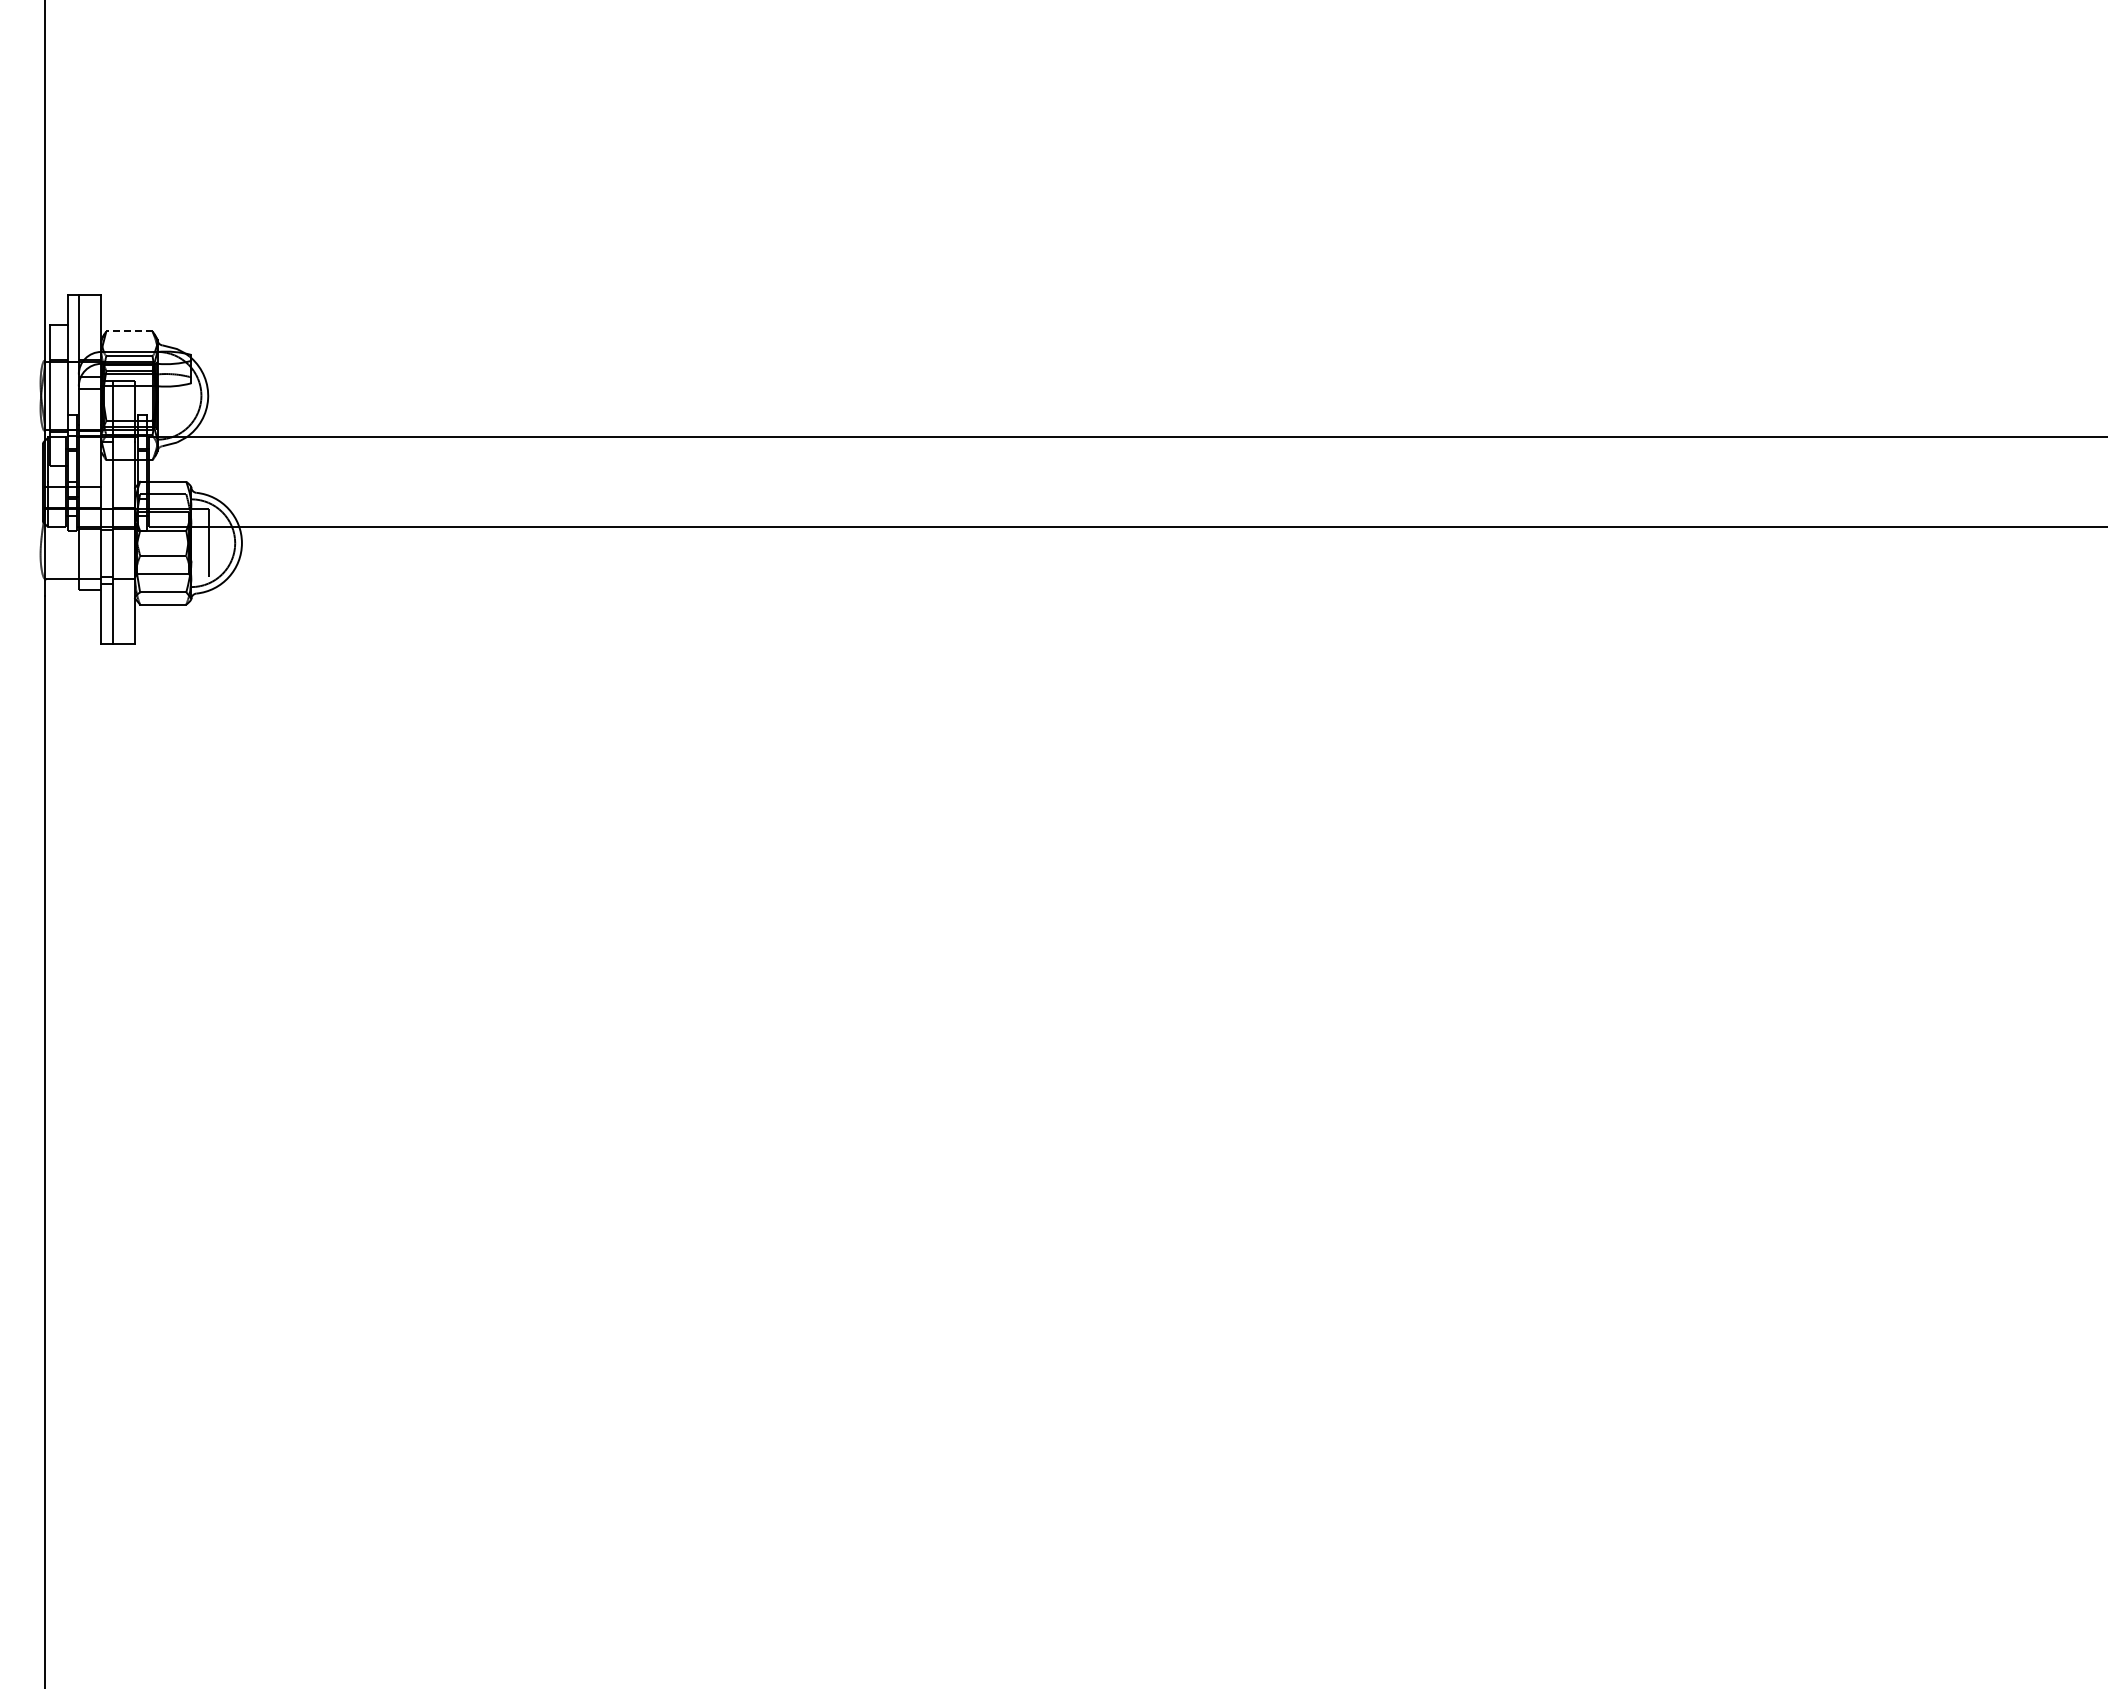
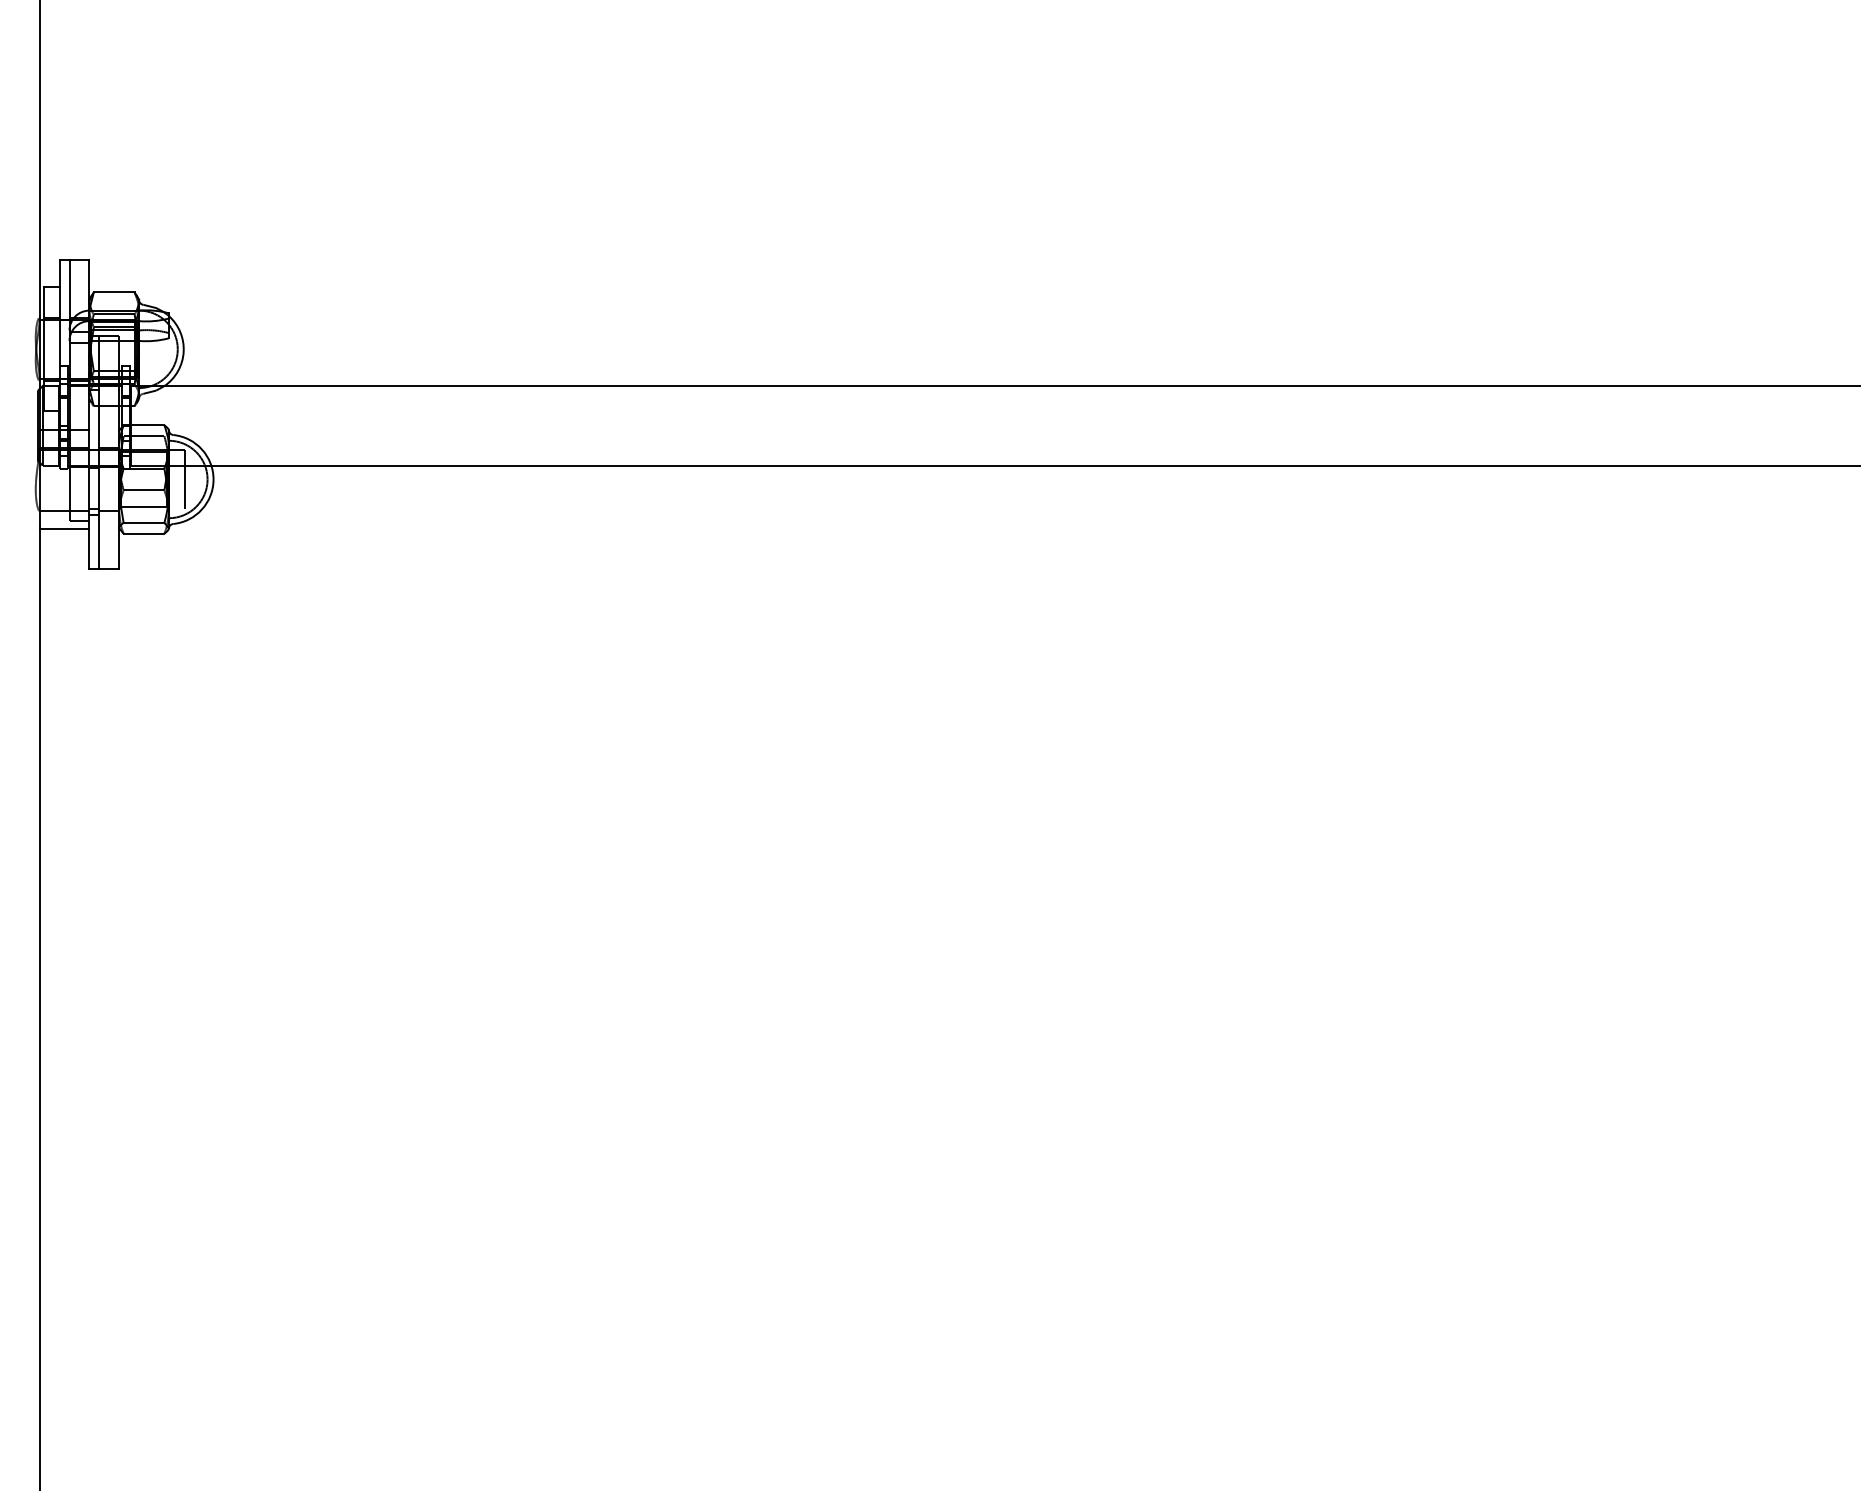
line: (128, 331) -> (113, 292), dashed -> solid
line: (73, 599) -> (64, 529), added

